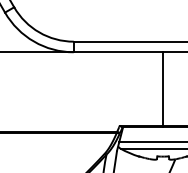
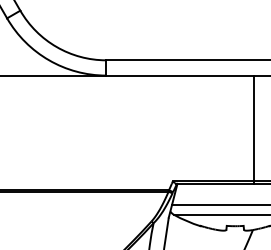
line: (163, 89) -> (254, 129), moved

